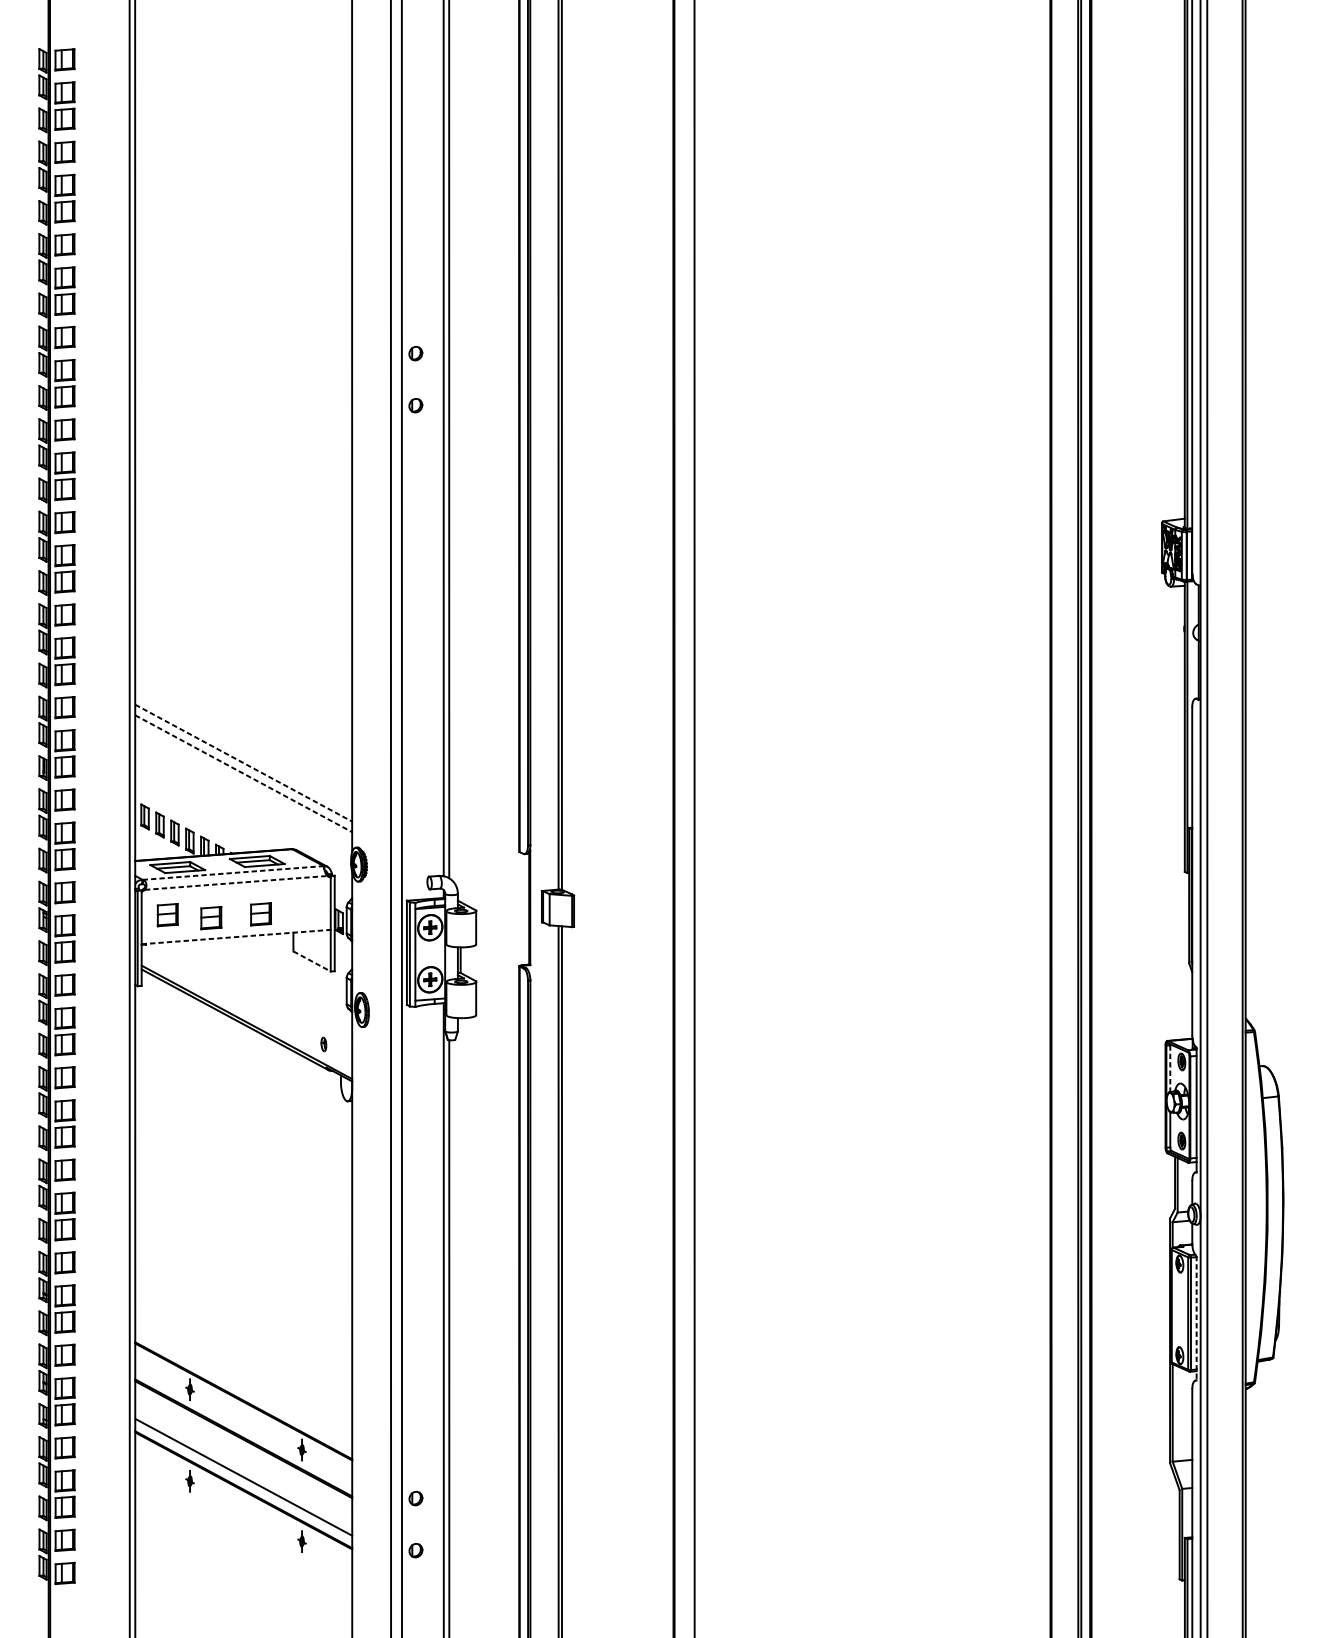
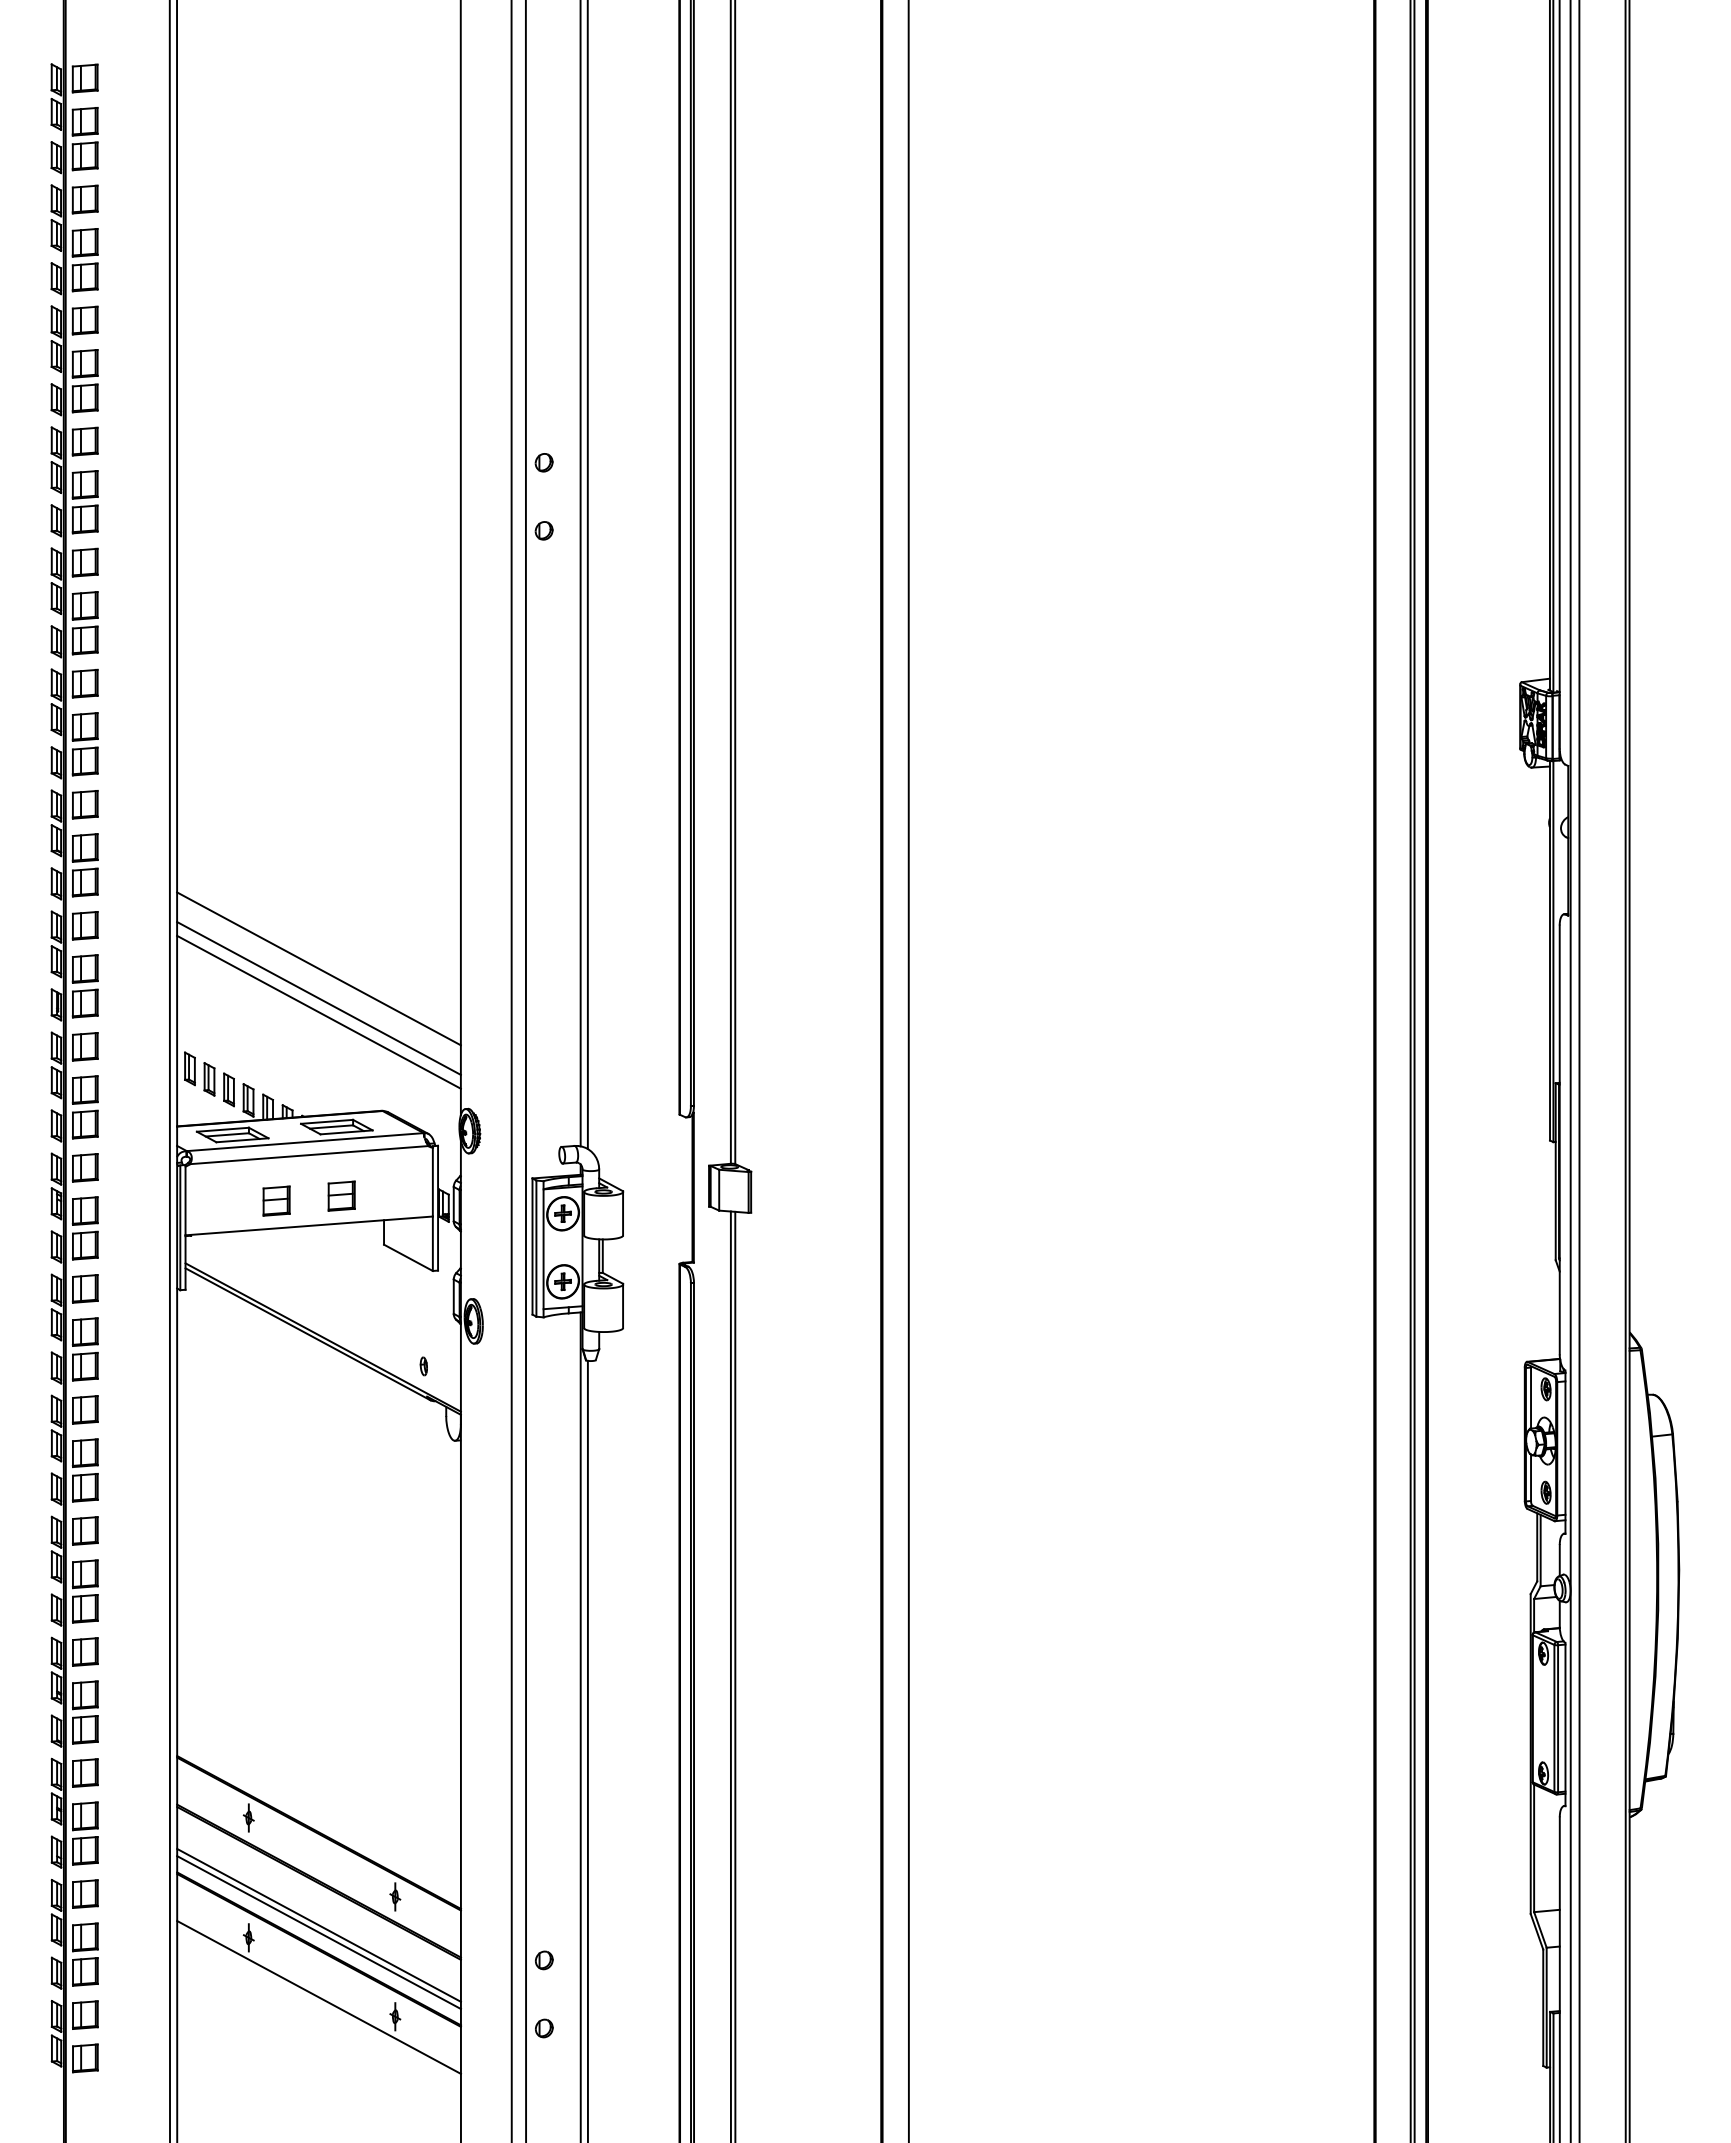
line: (243, 740) -> (318, 968), added
line: (244, 763) -> (319, 998), dashed -> solid
line: (244, 773) -> (319, 1012), dashed -> solid
line: (233, 873) -> (305, 1142), dashed -> solid
line: (236, 883) -> (309, 1155), dashed -> solid
part: (167, 914) -> (219, 1196), removed
line: (236, 936) -> (309, 1225), dashed -> solid
line: (312, 961) -> (408, 1257), dashed -> solid
line: (1170, 1068) -> (1531, 1398), dashed -> solid
line: (1196, 1318) -> (1565, 1724), dashed -> solid
line: (243, 1471) -> (318, 1924), added
line: (243, 1526) -> (318, 1997), added

